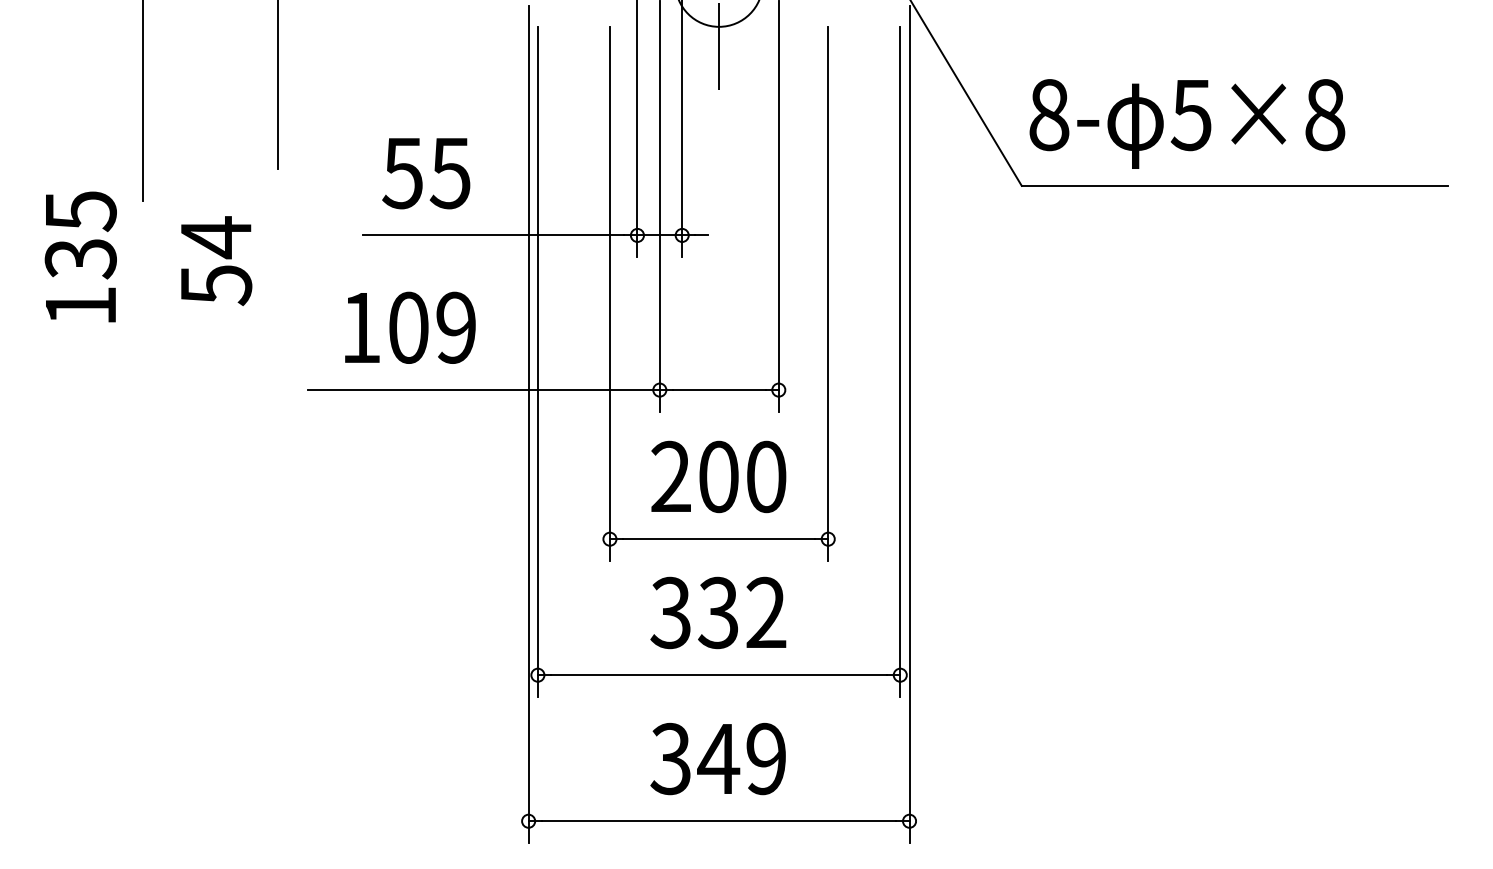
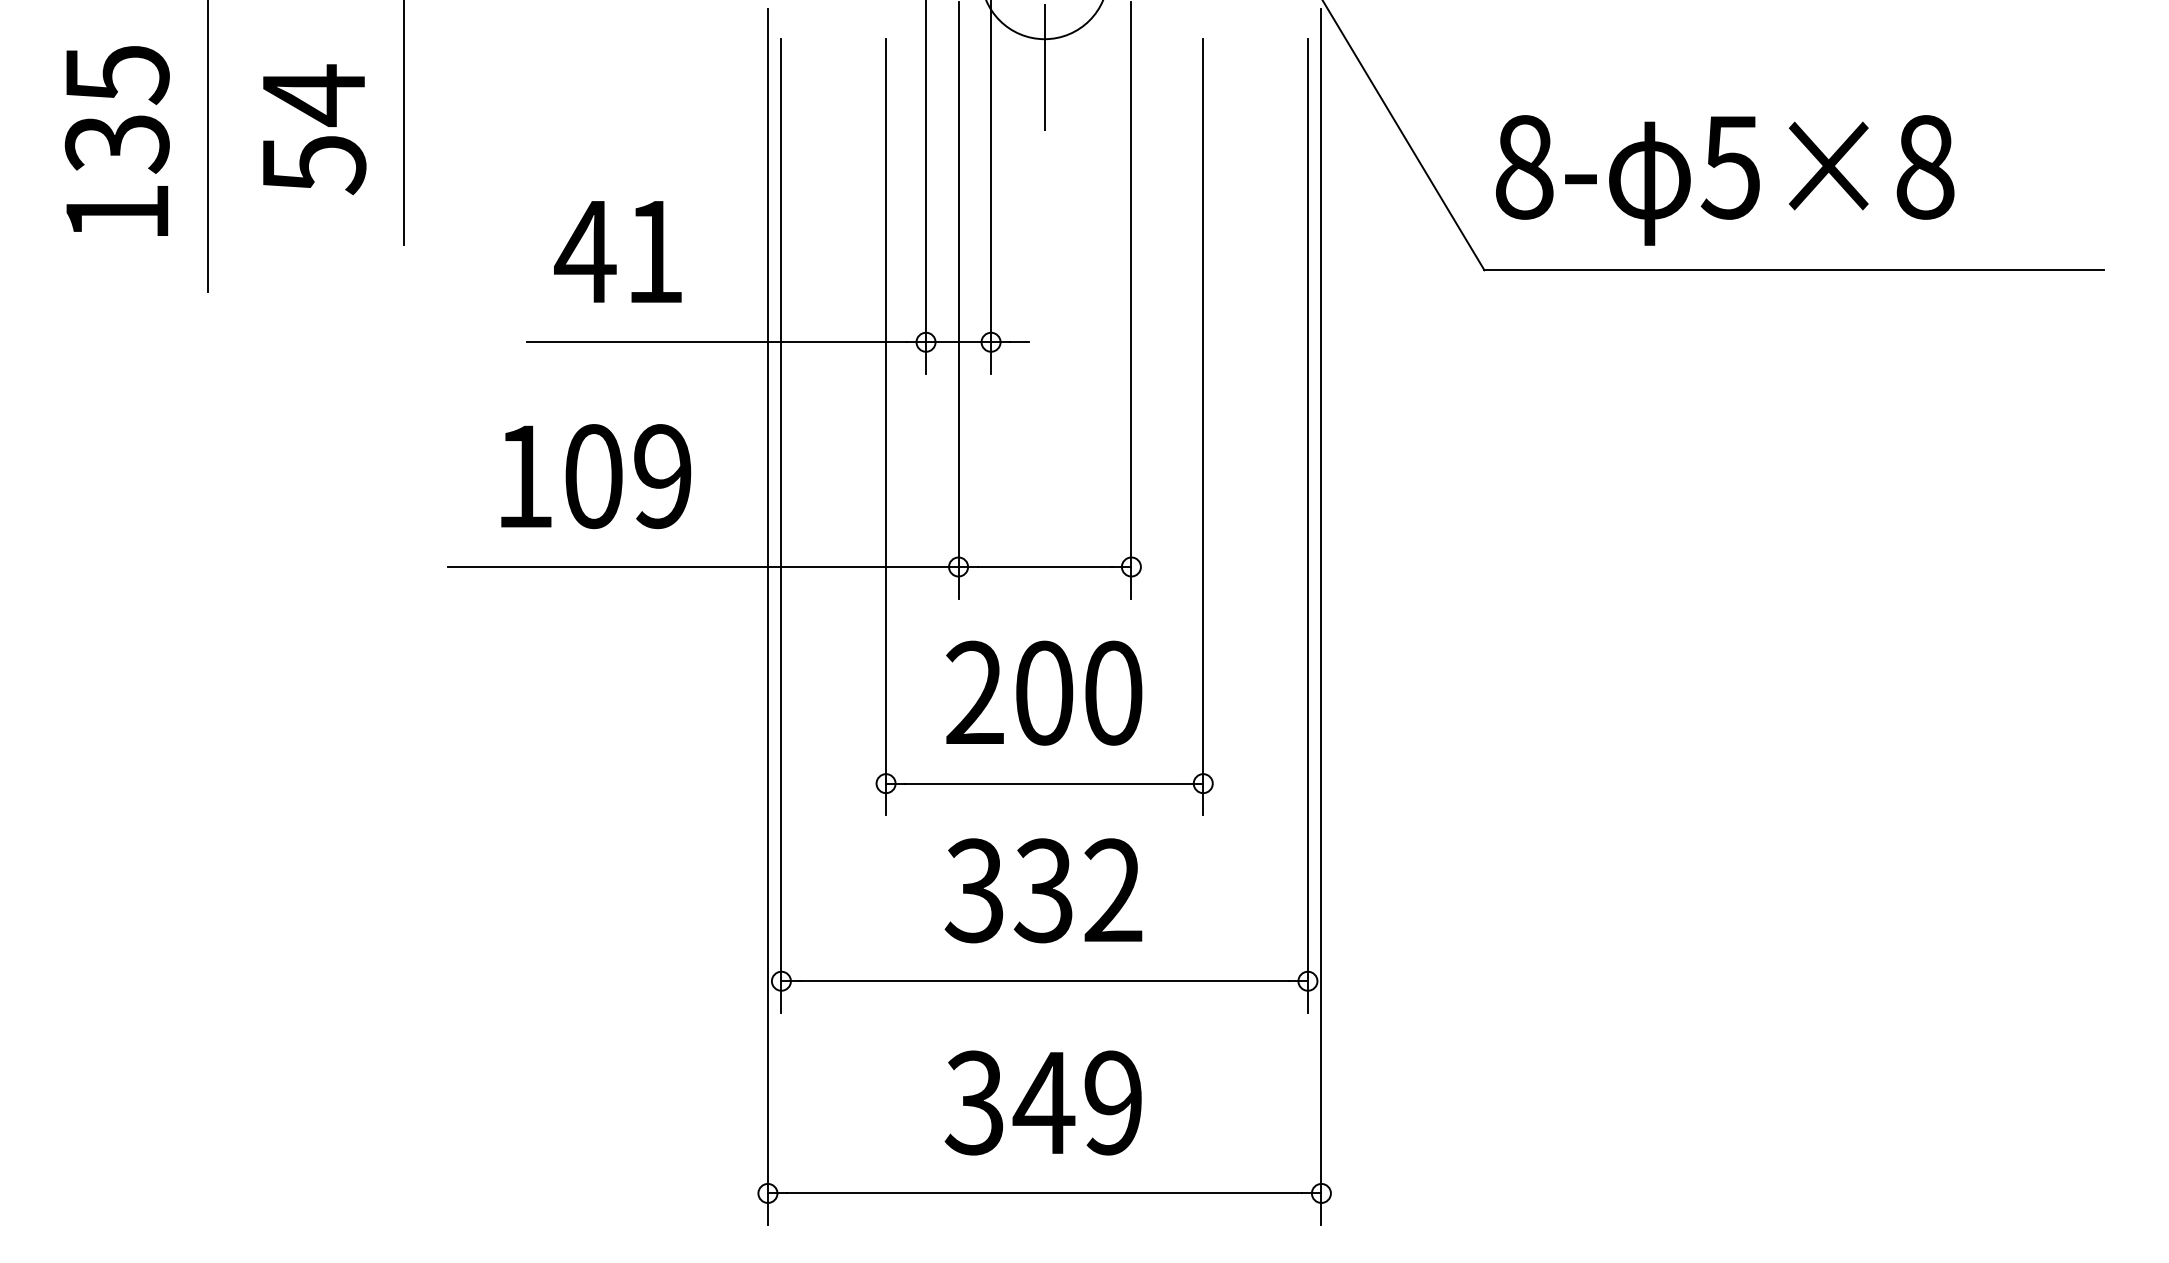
text: (425, 173) -> (618, 252), 55 -> 41
text: (80, 256) -> (116, 140), moved
text: (216, 260) -> (314, 128), moved

